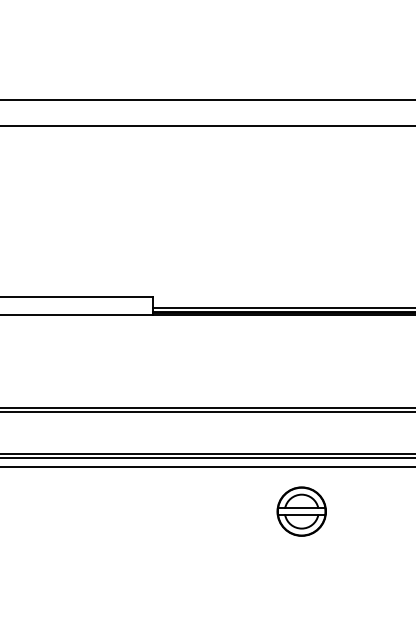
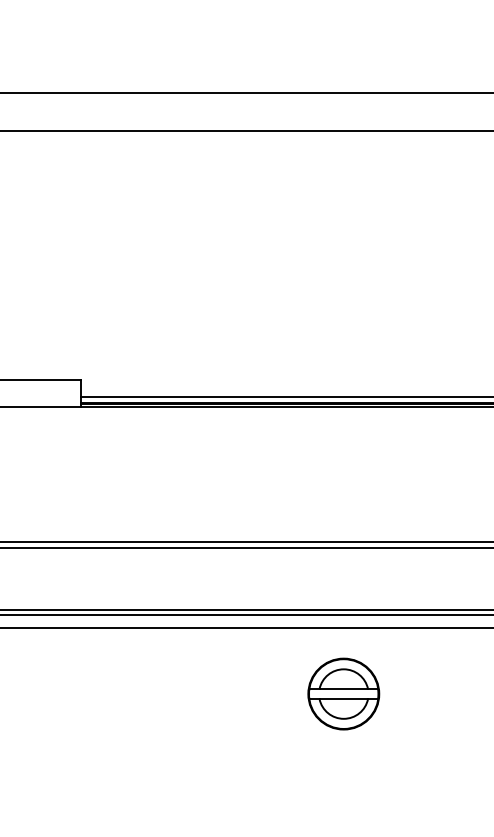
part: (301, 511) -> (343, 693), moved

